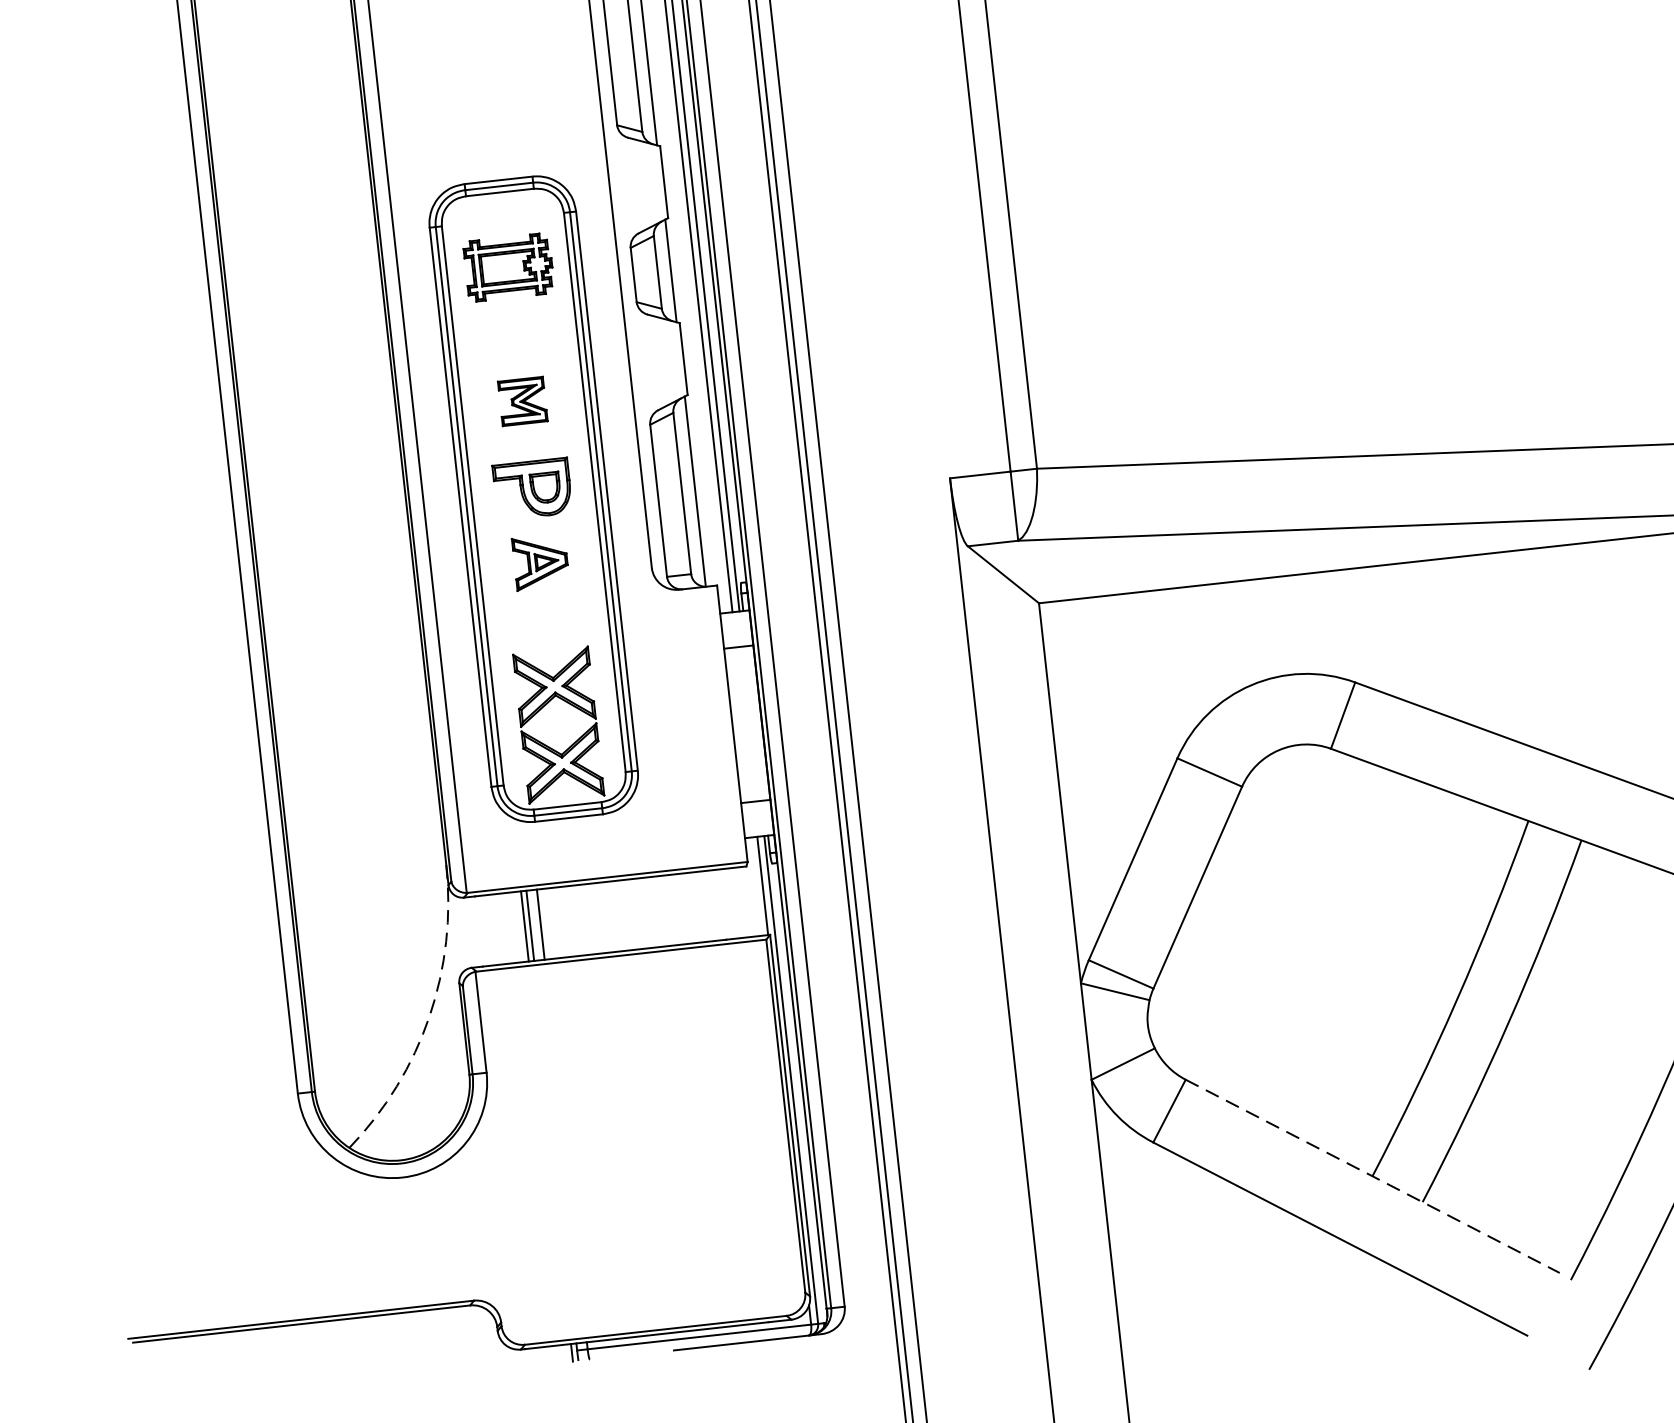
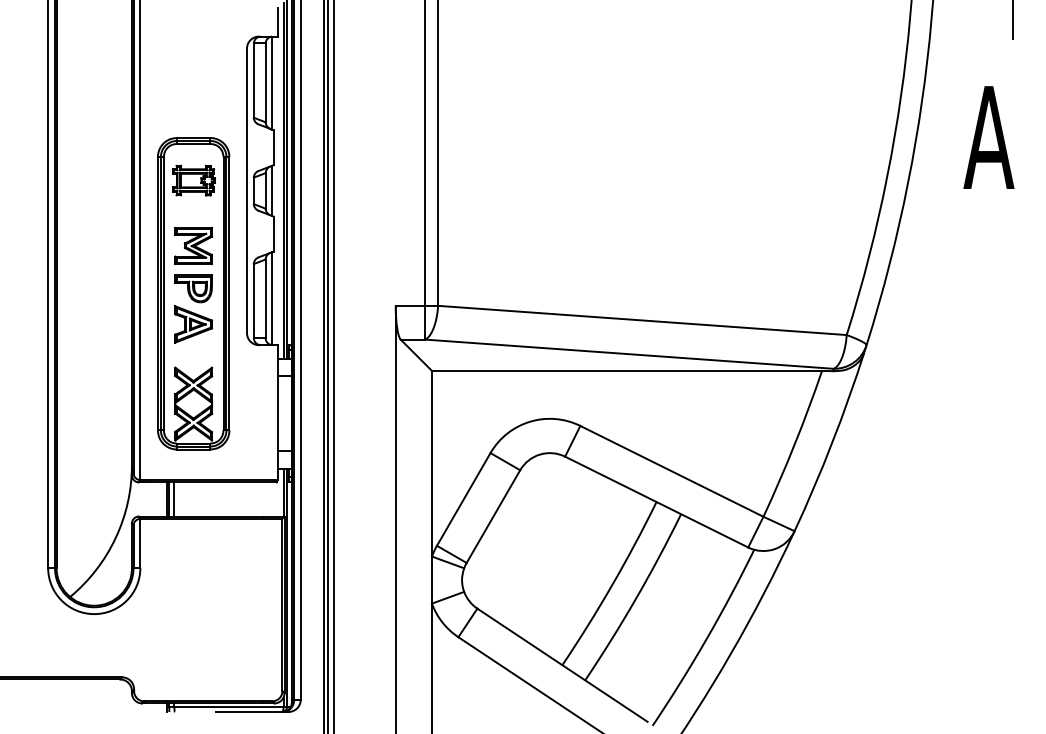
part: (522, 400) -> (193, 245), size x1.67
part: (540, 562) -> (193, 324), size x1.43
arc: (428, 1015) -> (115, 537), dashed -> solid
line: (1372, 1176) -> (562, 665), dashed -> solid

